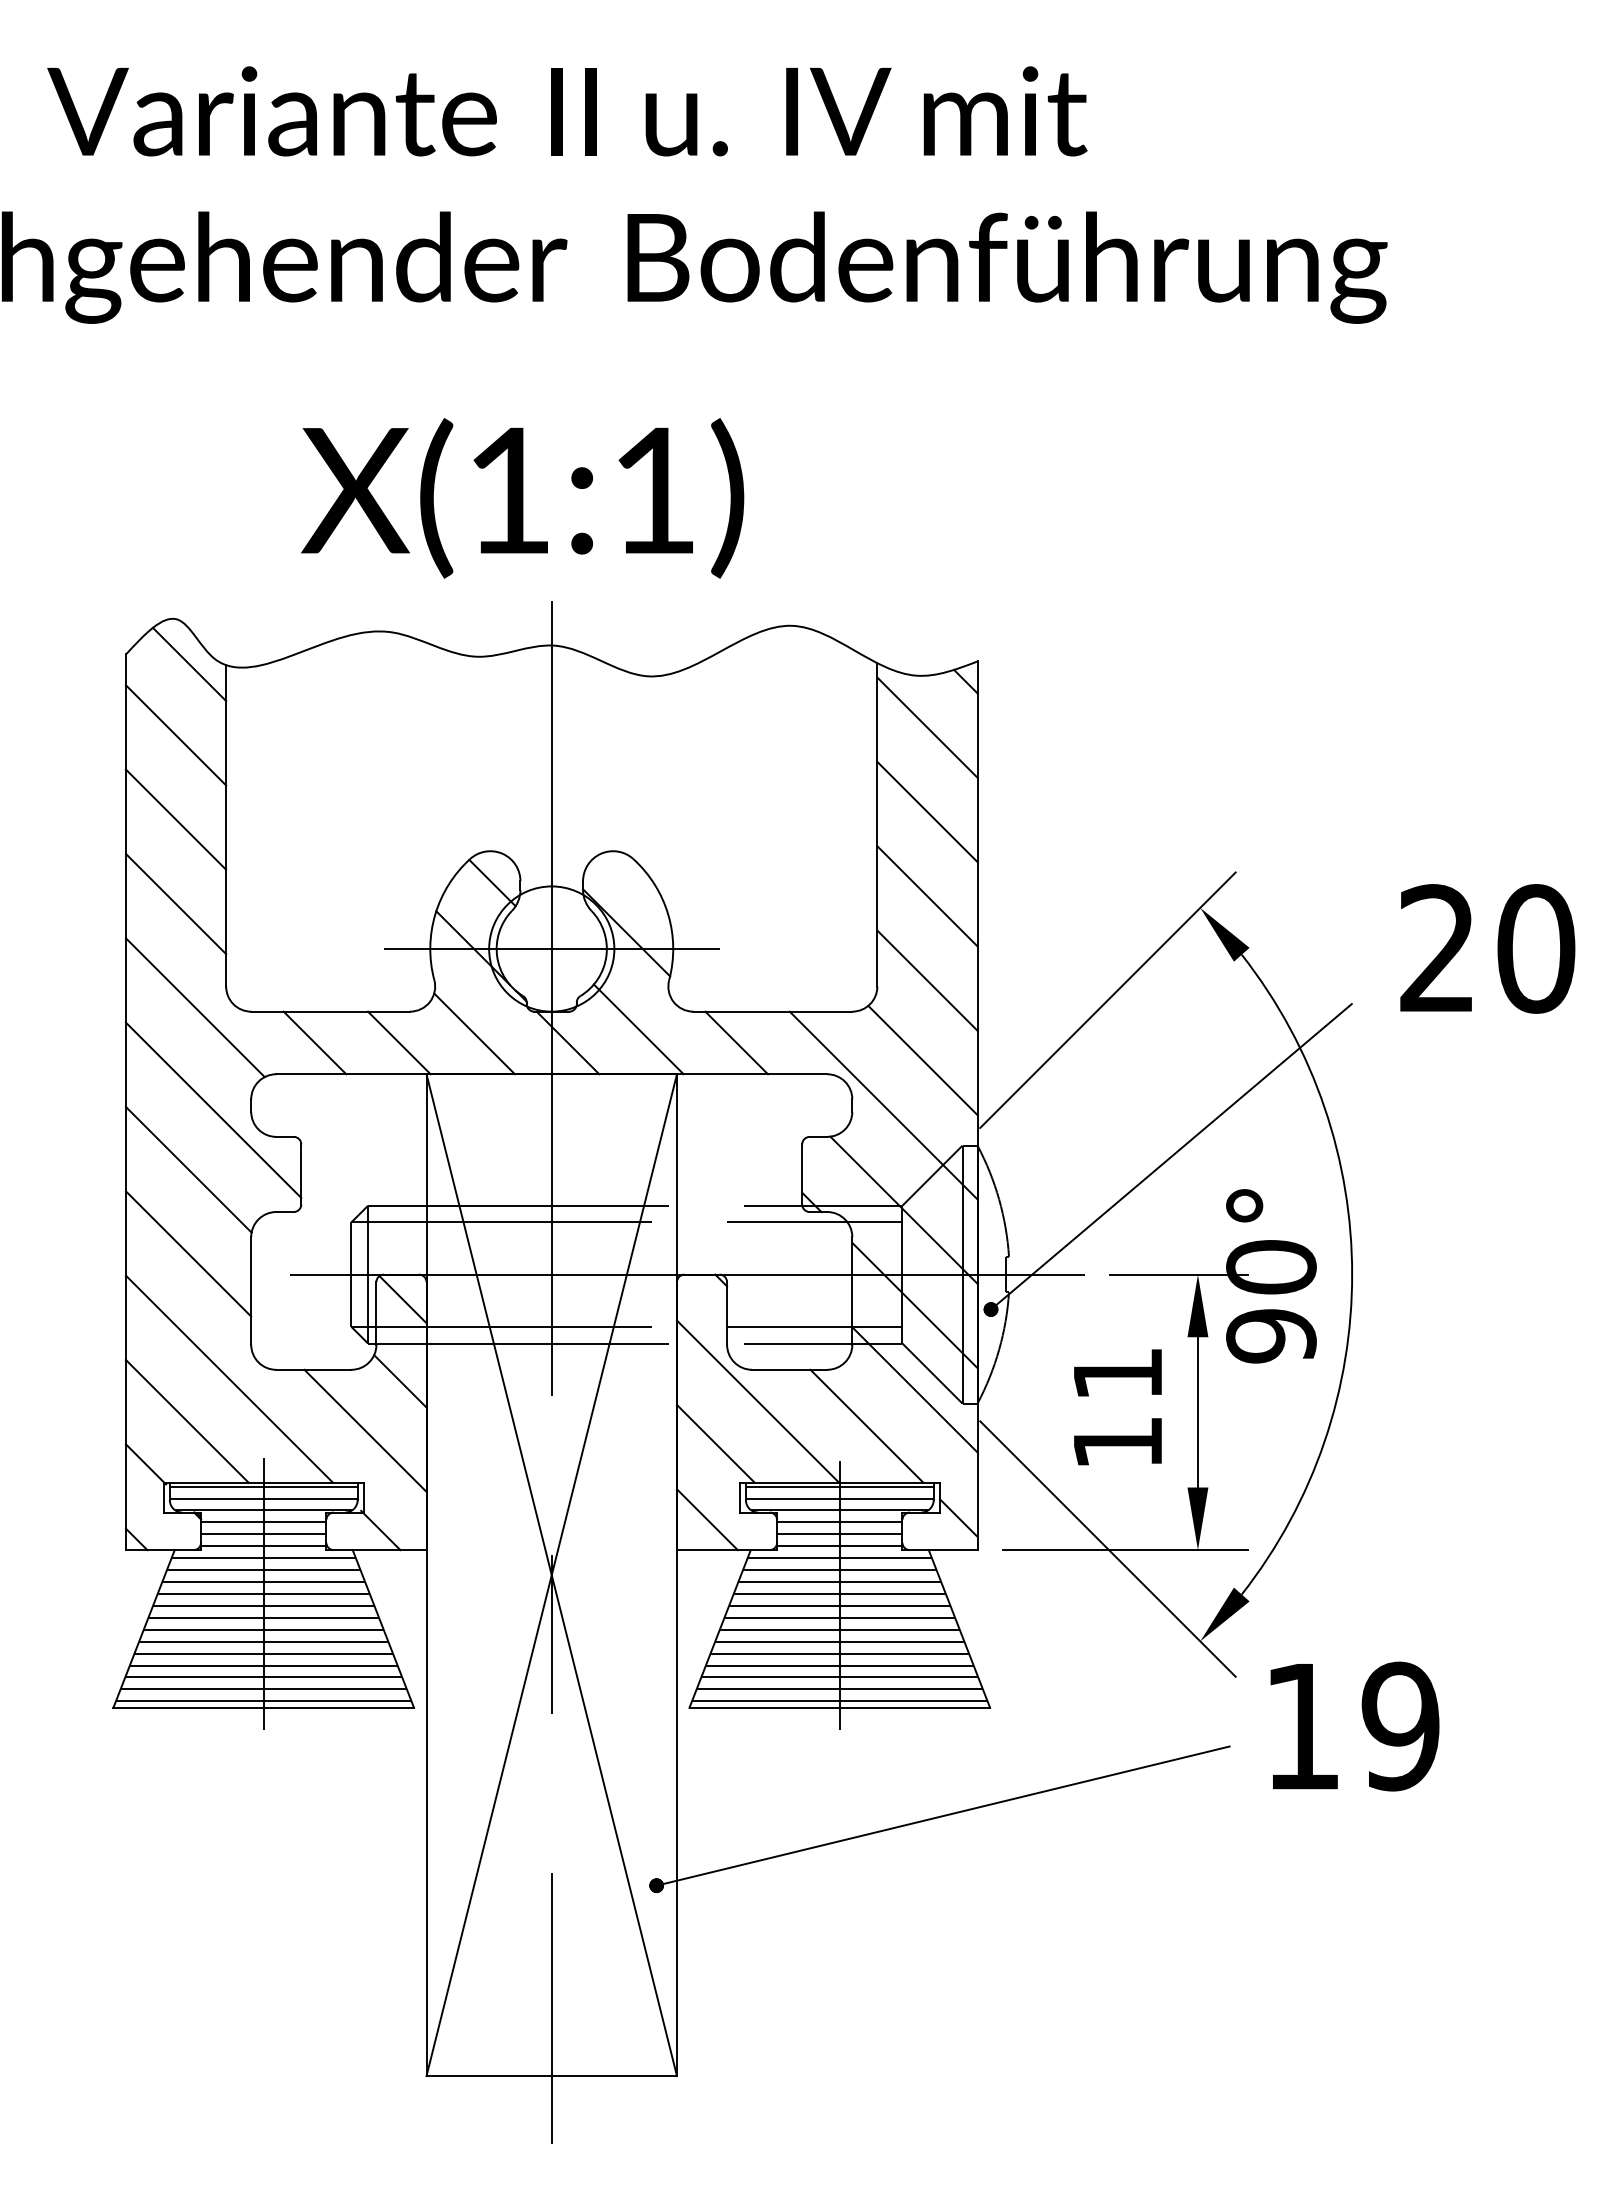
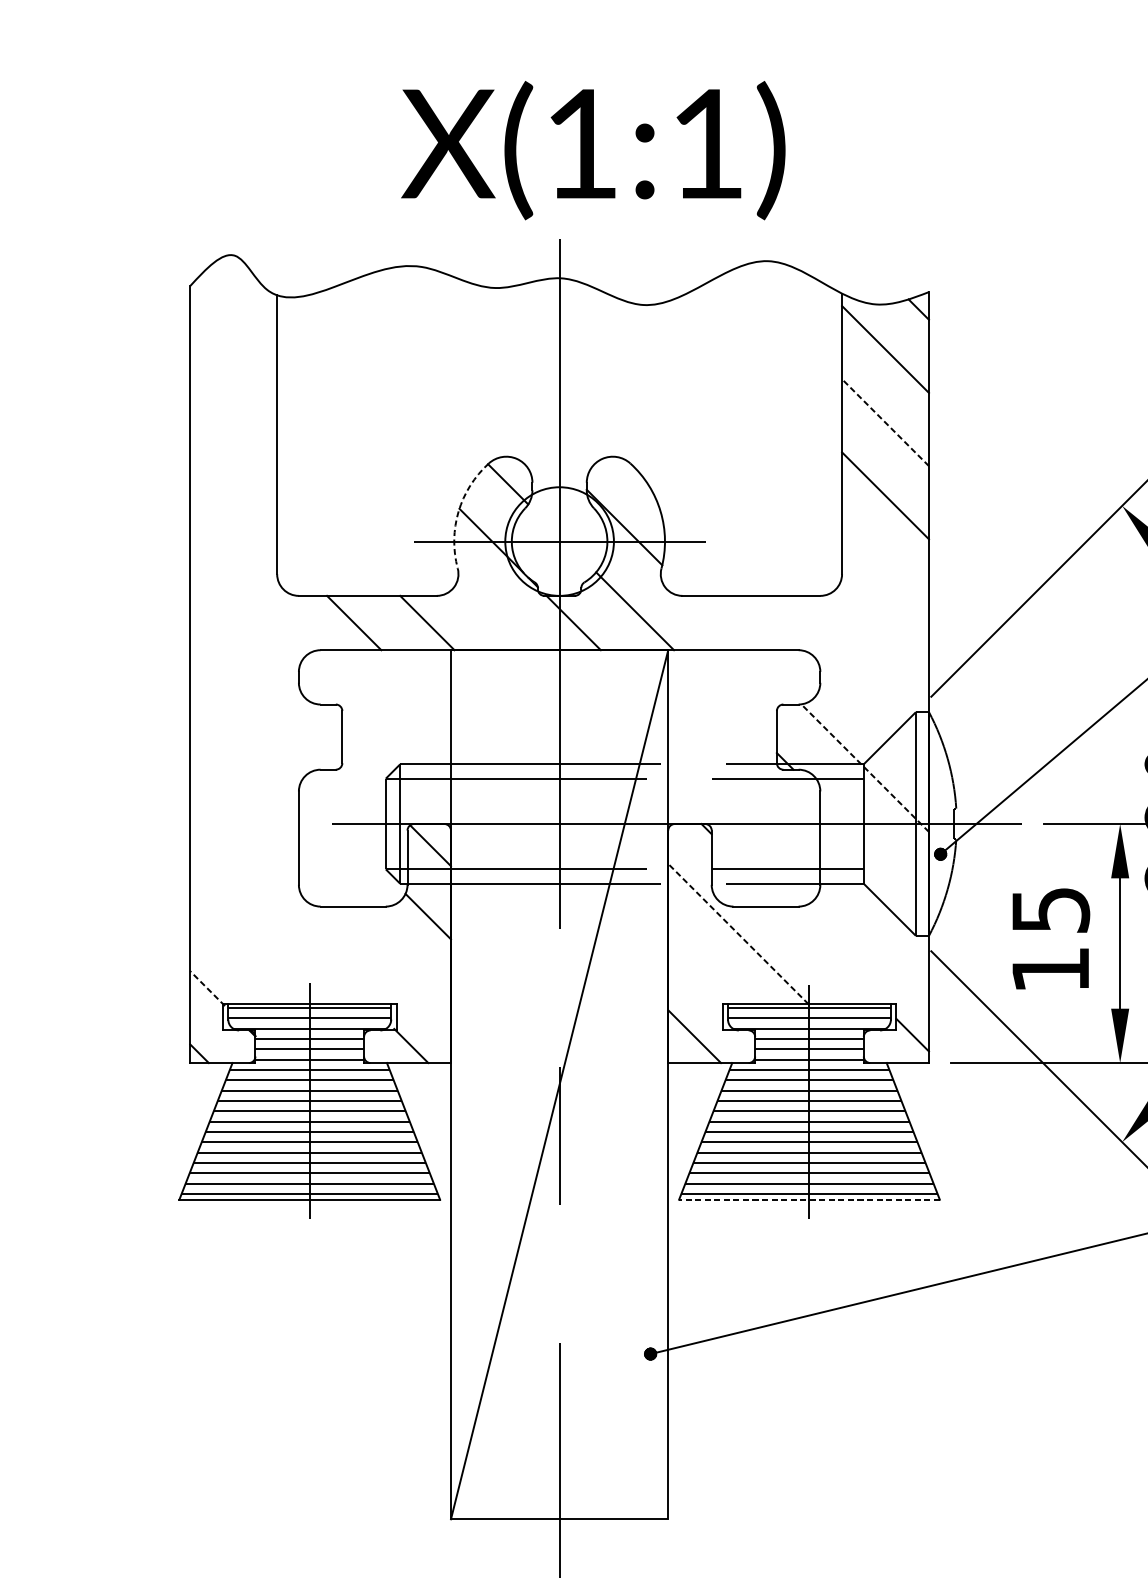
text: (522, 498) -> (593, 150), moved
line: (189, 664) -> (245, 294), removed
line: (175, 735) -> (233, 356), removed
line: (927, 812) -> (885, 423), solid -> dashed
line: (175, 819) -> (233, 429), removed
line: (175, 903) -> (233, 502), removed
arc: (435, 914) -> (458, 511), solid -> dashed
line: (927, 980) -> (885, 568), removed
line: (194, 1007) -> (249, 592), removed
line: (474, 1033) -> (492, 614), removed
line: (736, 1042) -> (719, 622), removed
line: (922, 1060) -> (881, 638), removed
line: (883, 1105) -> (847, 677), removed
line: (213, 1109) -> (266, 680), removed
line: (188, 1169) -> (244, 732), removed
line: (903, 1209) -> (864, 767), solid -> dashed
line: (188, 1253) -> (244, 805), removed
line: (914, 1305) -> (874, 850), removed
text: (1118, 1373) -> (1051, 909), 11 -> 15
line: (228, 1378) -> (279, 914), removed
line: (914, 1389) -> (874, 923), removed
line: (757, 1401) -> (738, 934), solid -> dashed
line: (186, 1421) -> (242, 951), removed
line: (866, 1425) -> (832, 954), removed
line: (365, 1430) -> (398, 959), removed
line: (715, 1443) -> (701, 970), removed
line: (145, 1464) -> (207, 988), solid -> dashed
line: (551, 1575) -> (559, 1085), removed
line: (839, 1707) -> (809, 1199), solid -> dashed

